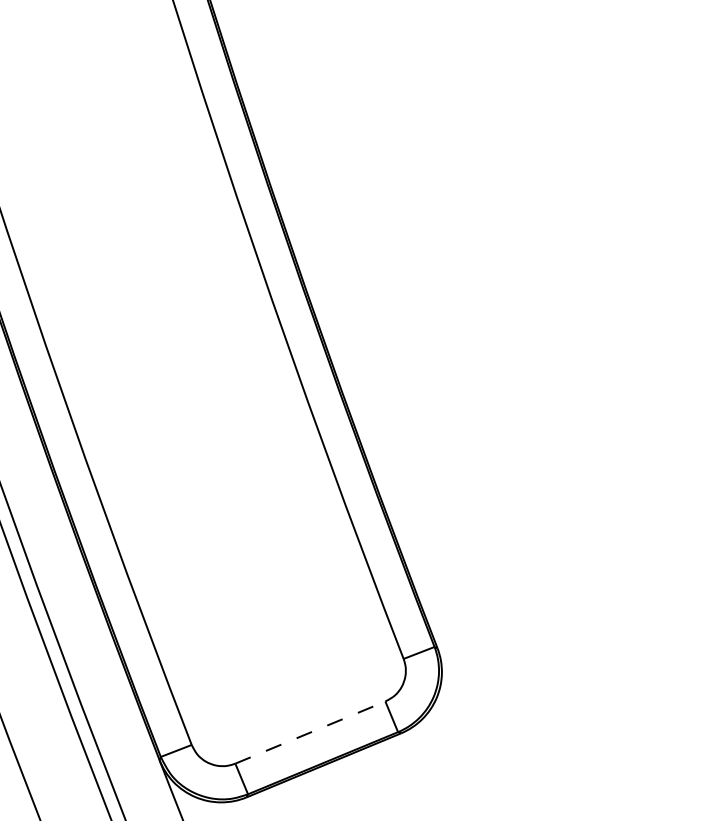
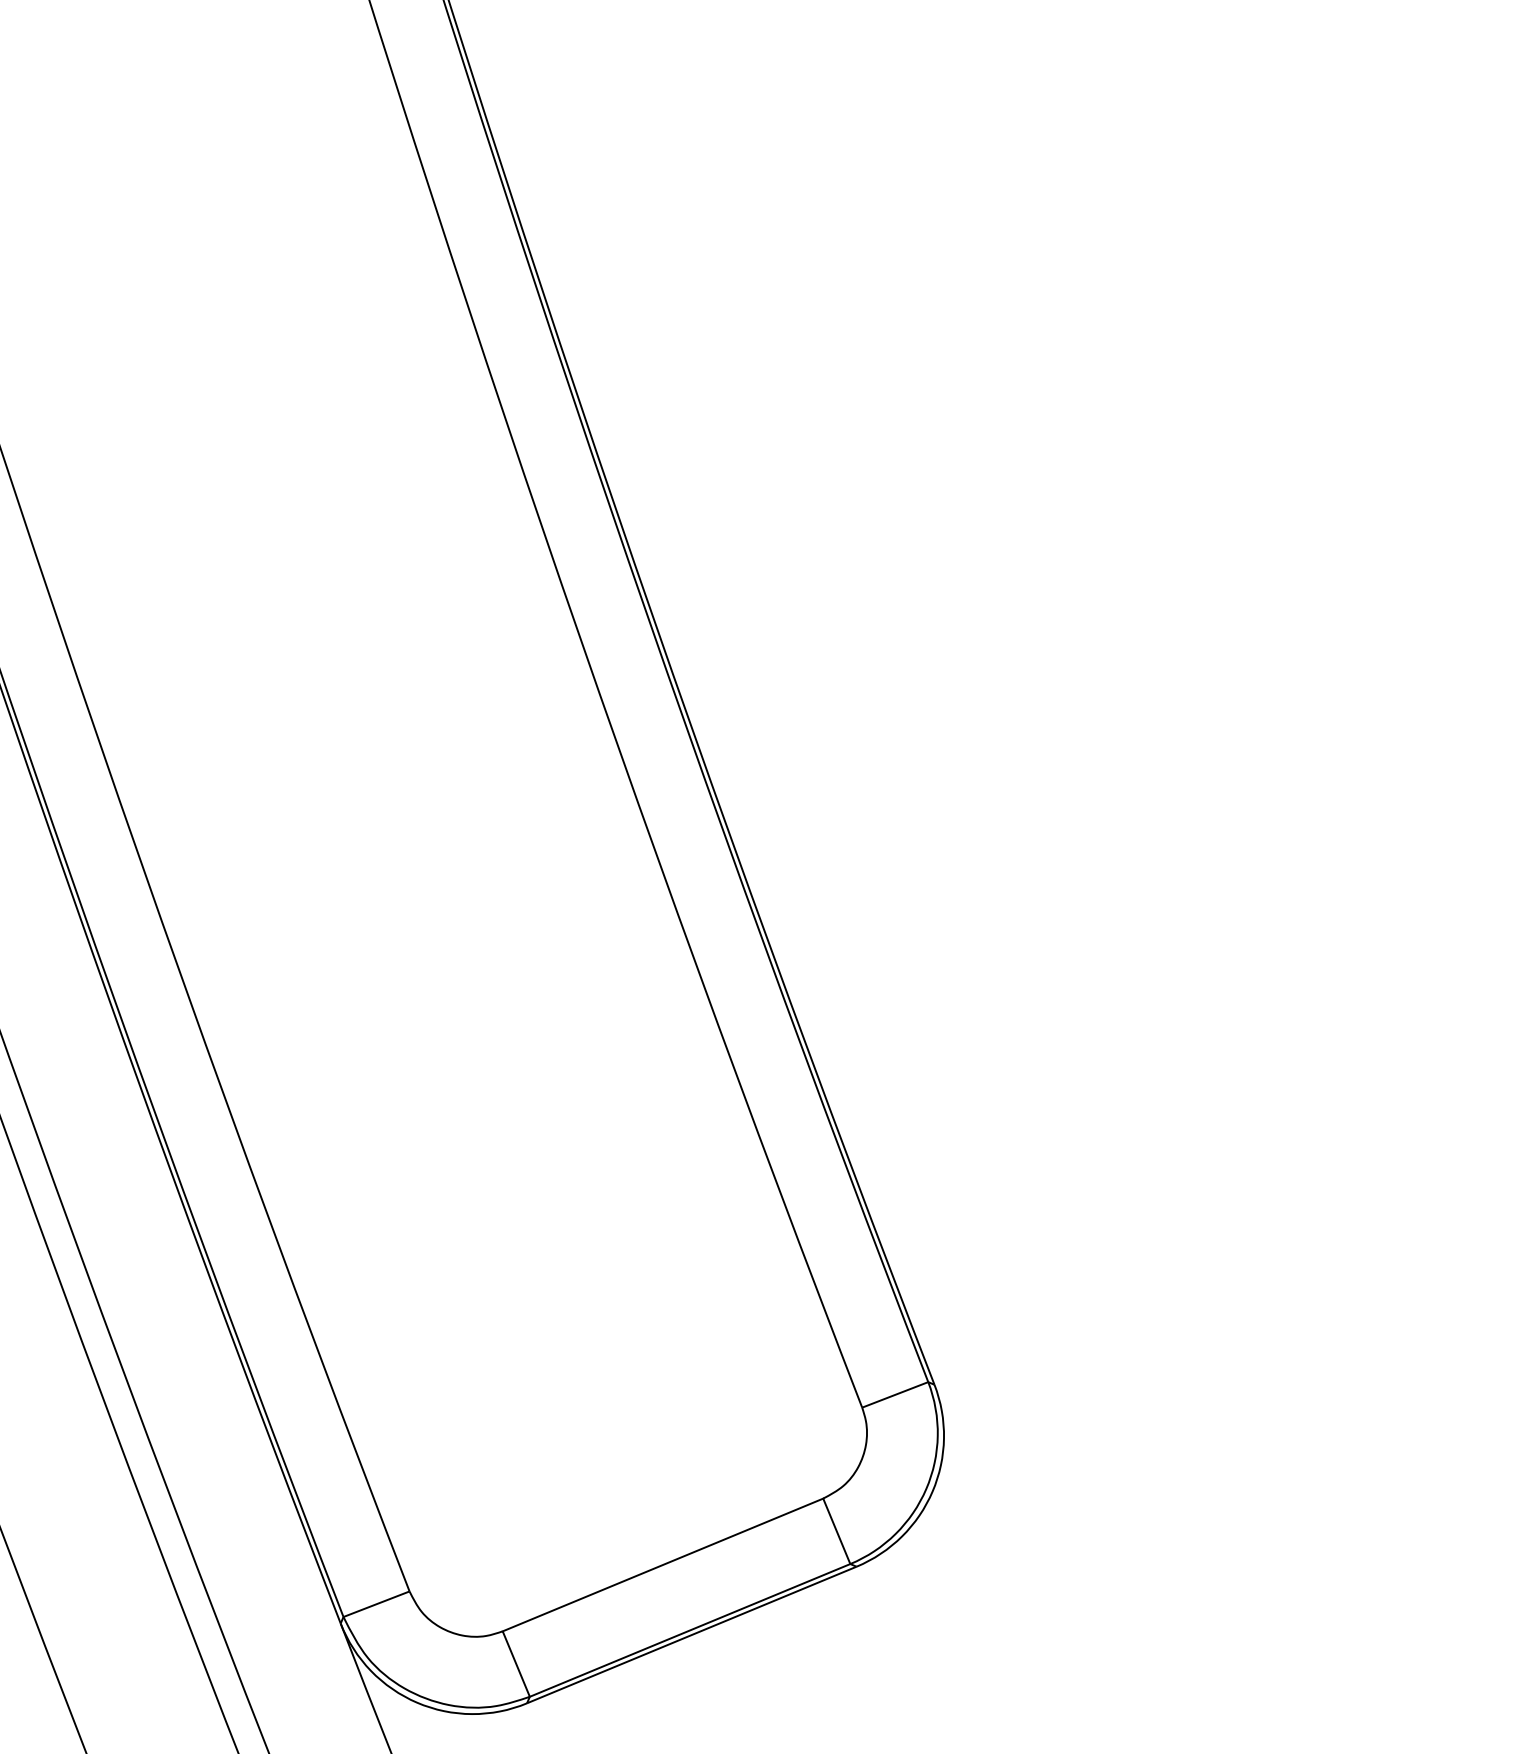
line: (310, 732) -> (663, 1564), dashed -> solid

